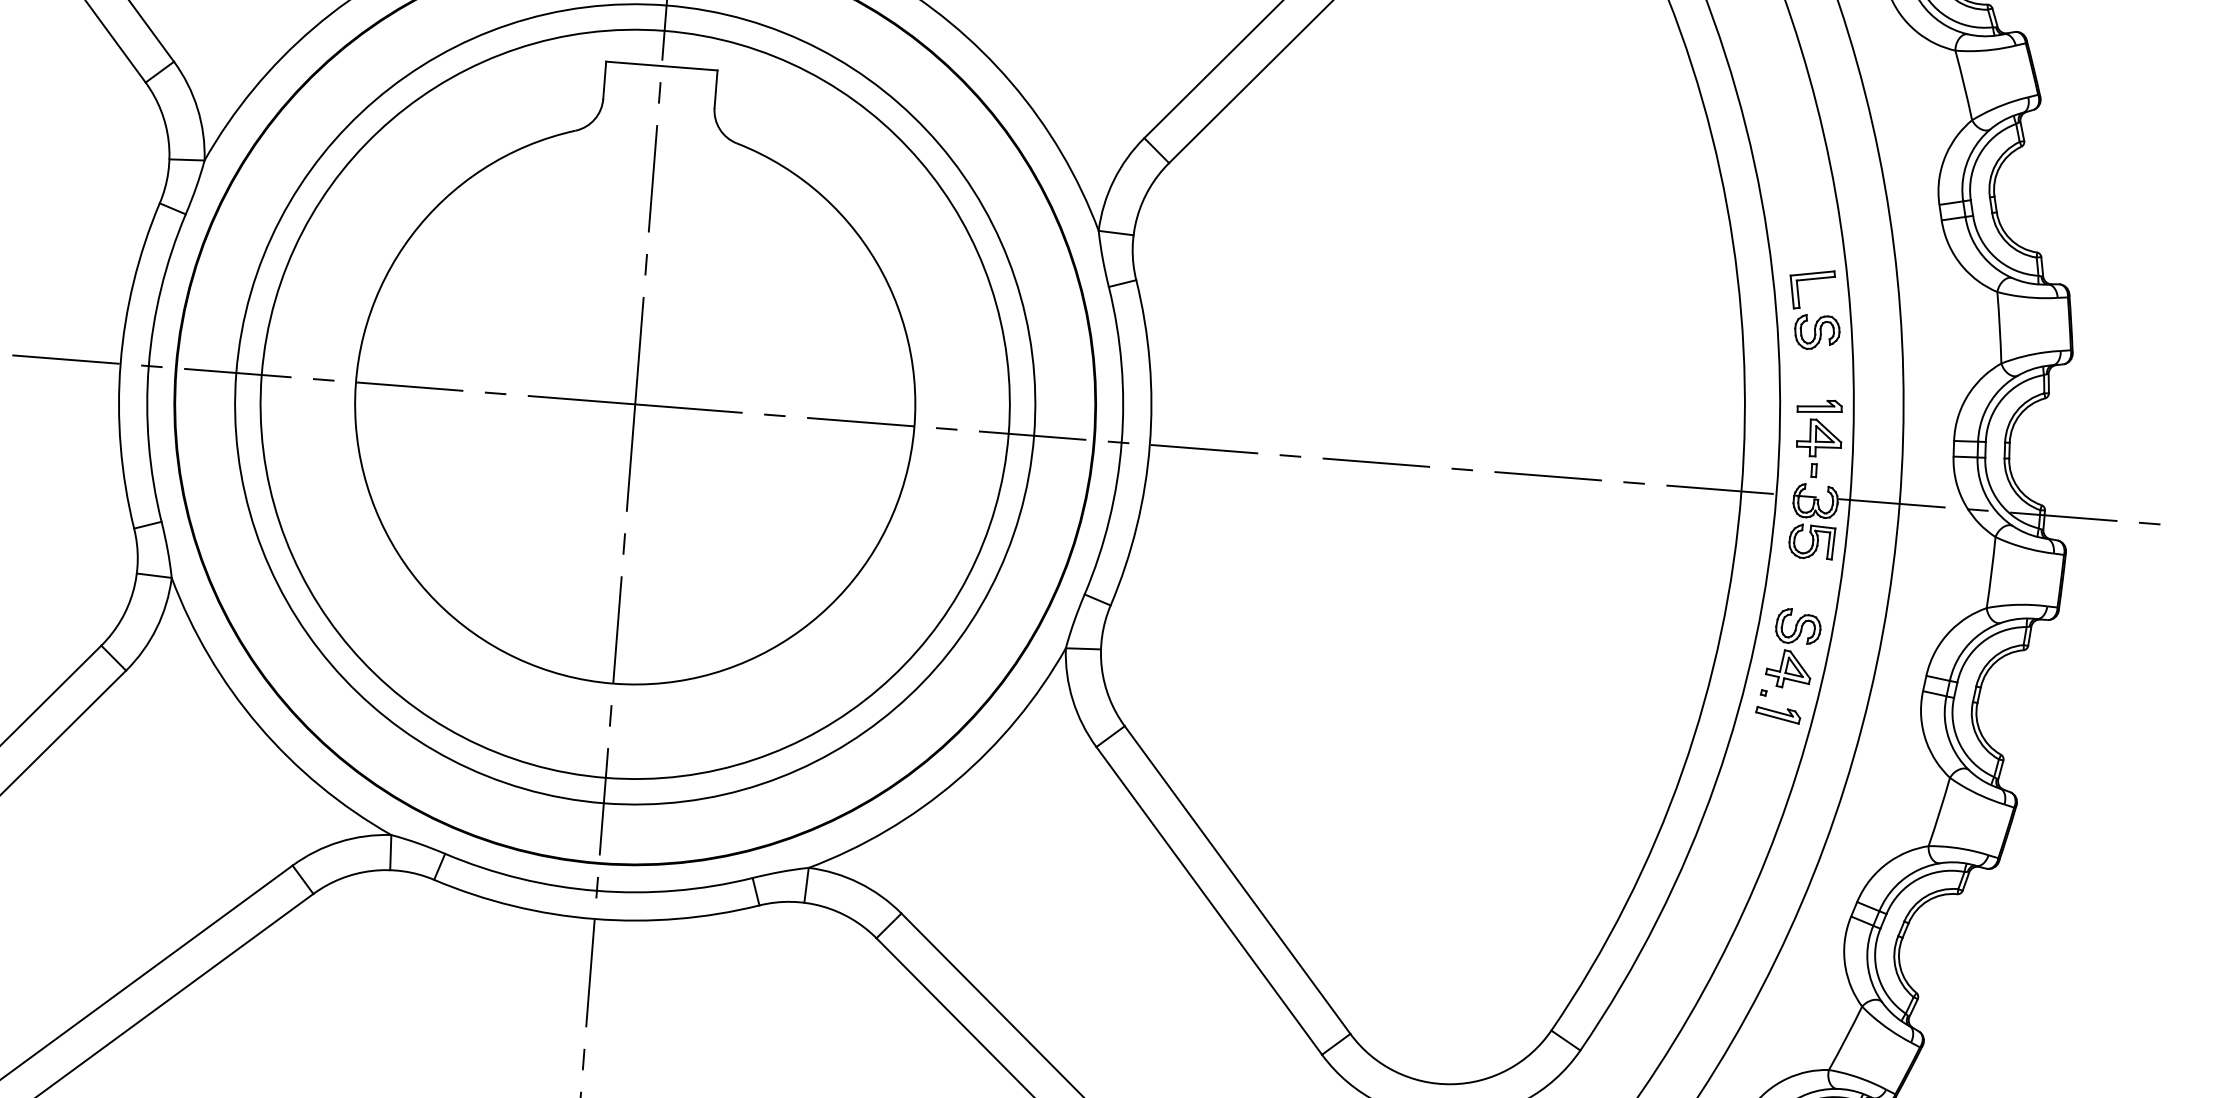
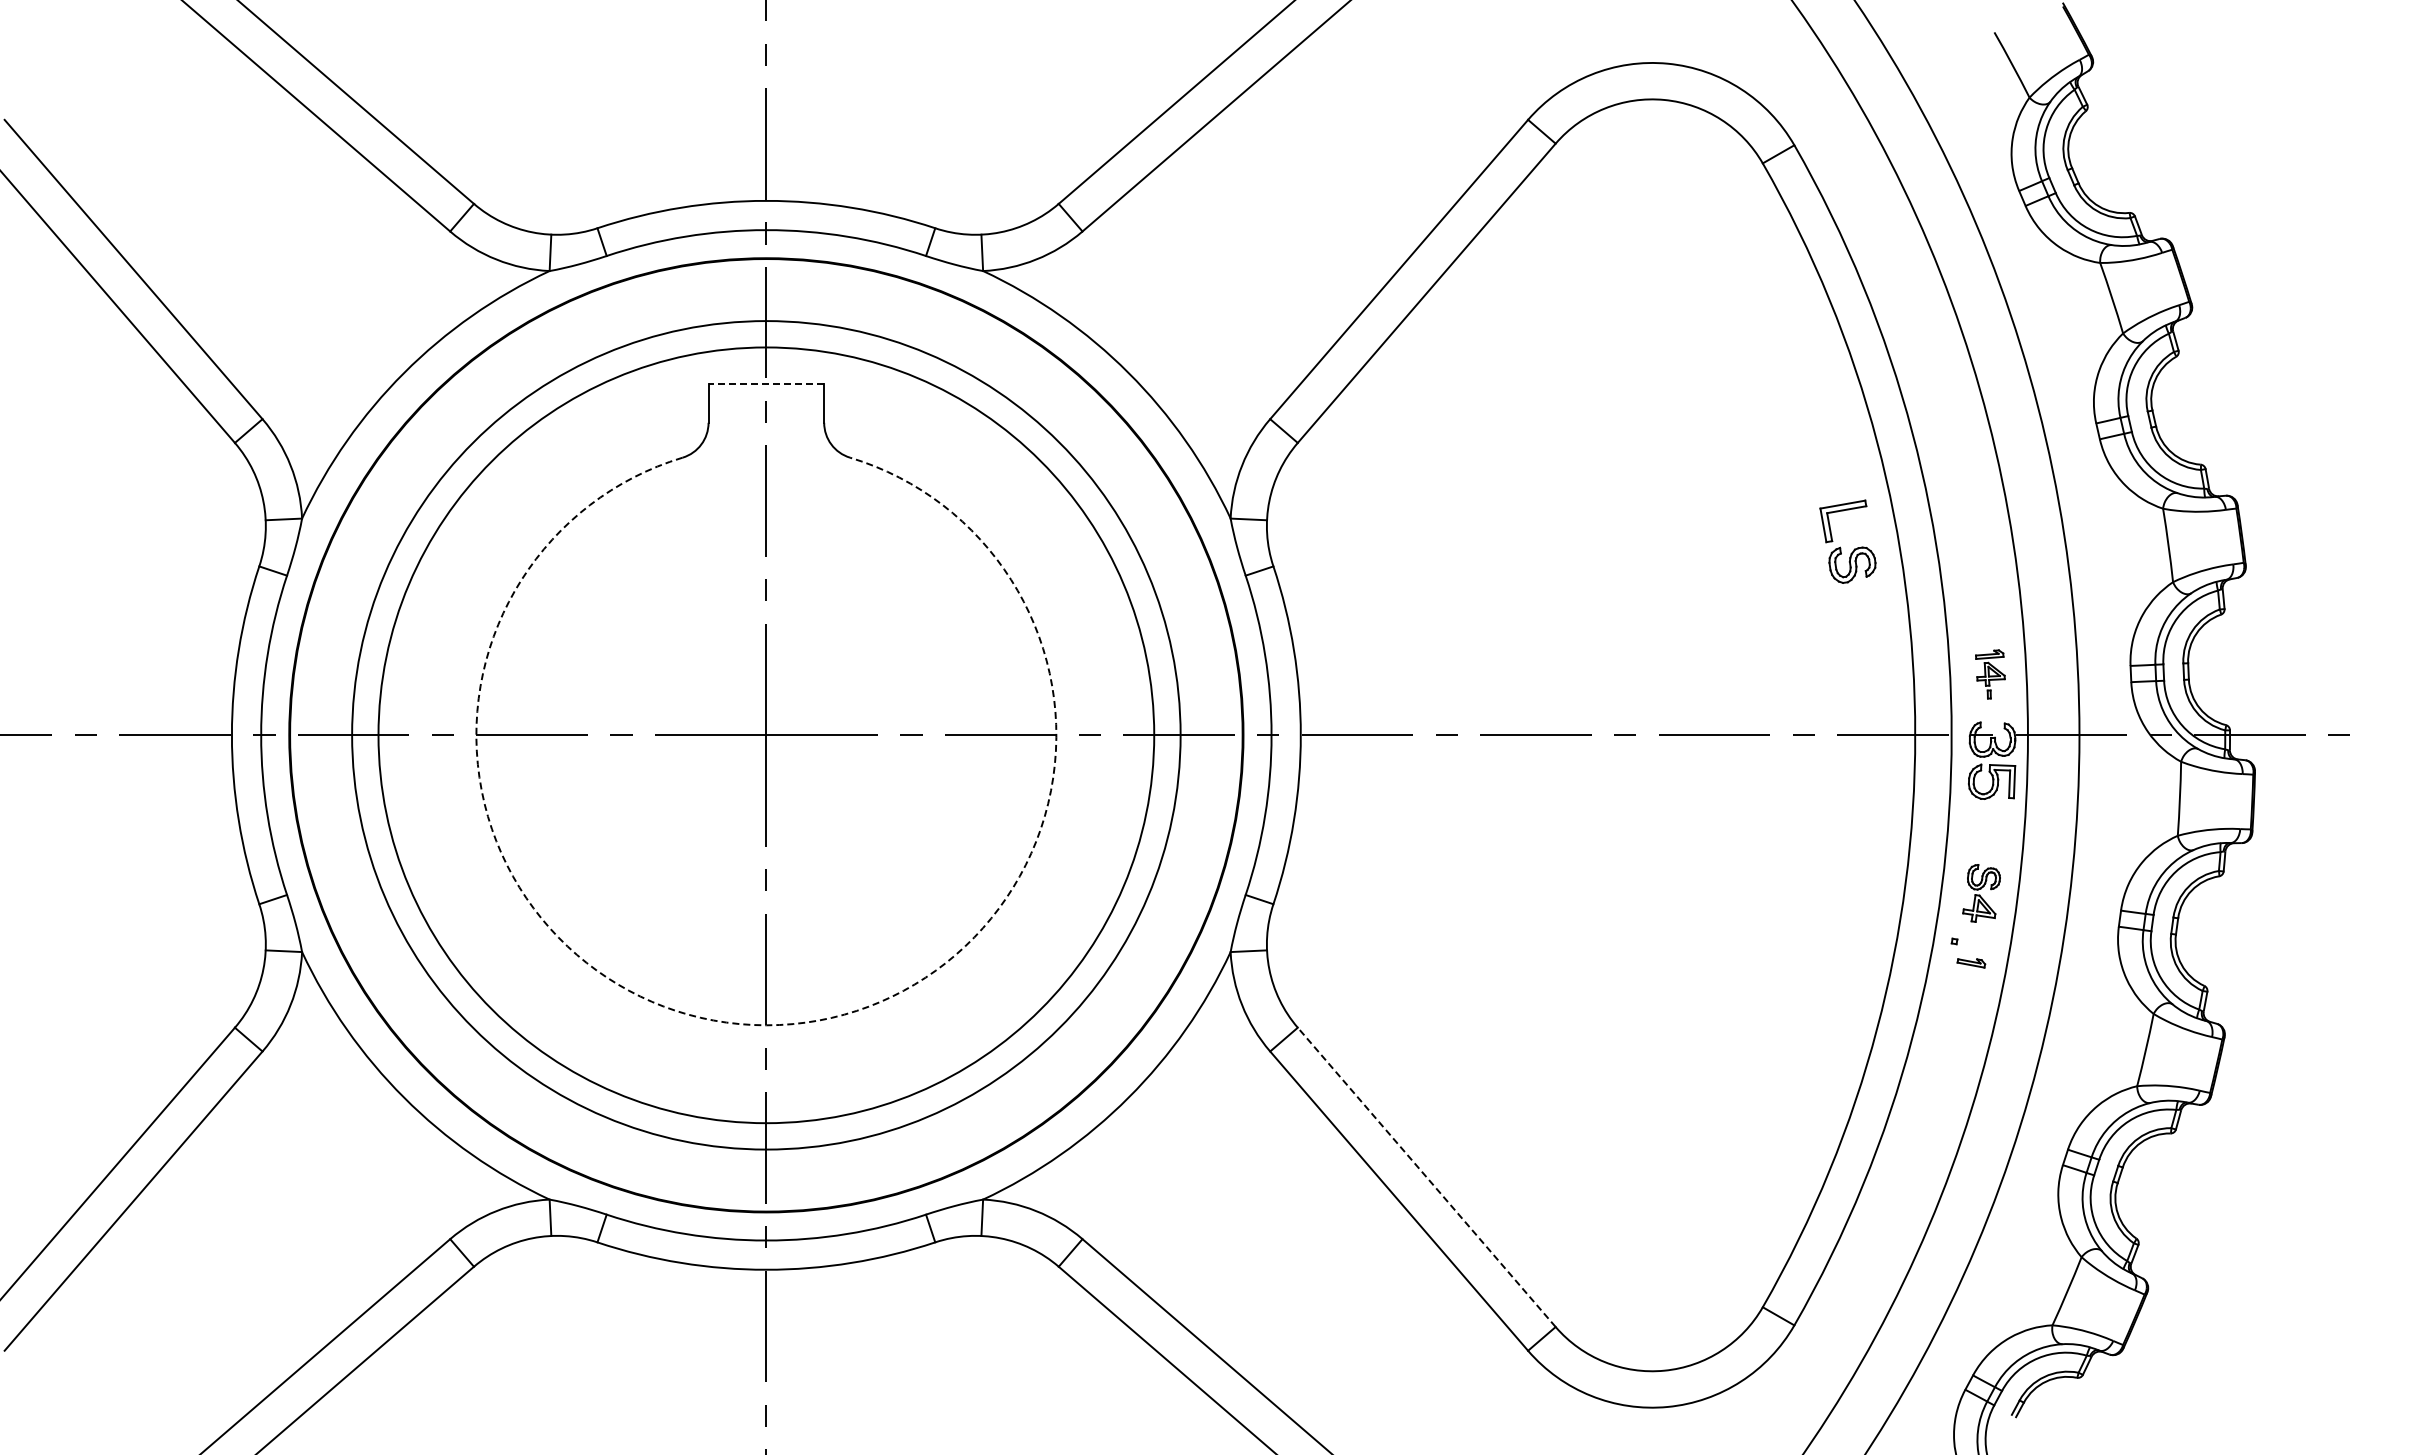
line: (662, 65) -> (766, 383), solid -> dashed
part: (1807, 313) -> (1840, 546), moved
part: (1818, 438) -> (1990, 674), size x0.6
part: (1793, 648) -> (1981, 893), size x0.7
arc: (613, 683) -> (766, 1025), solid -> dashed
part: (1778, 715) -> (1971, 963), size x0.6
line: (1237, 880) -> (1426, 1177), solid -> dashed

